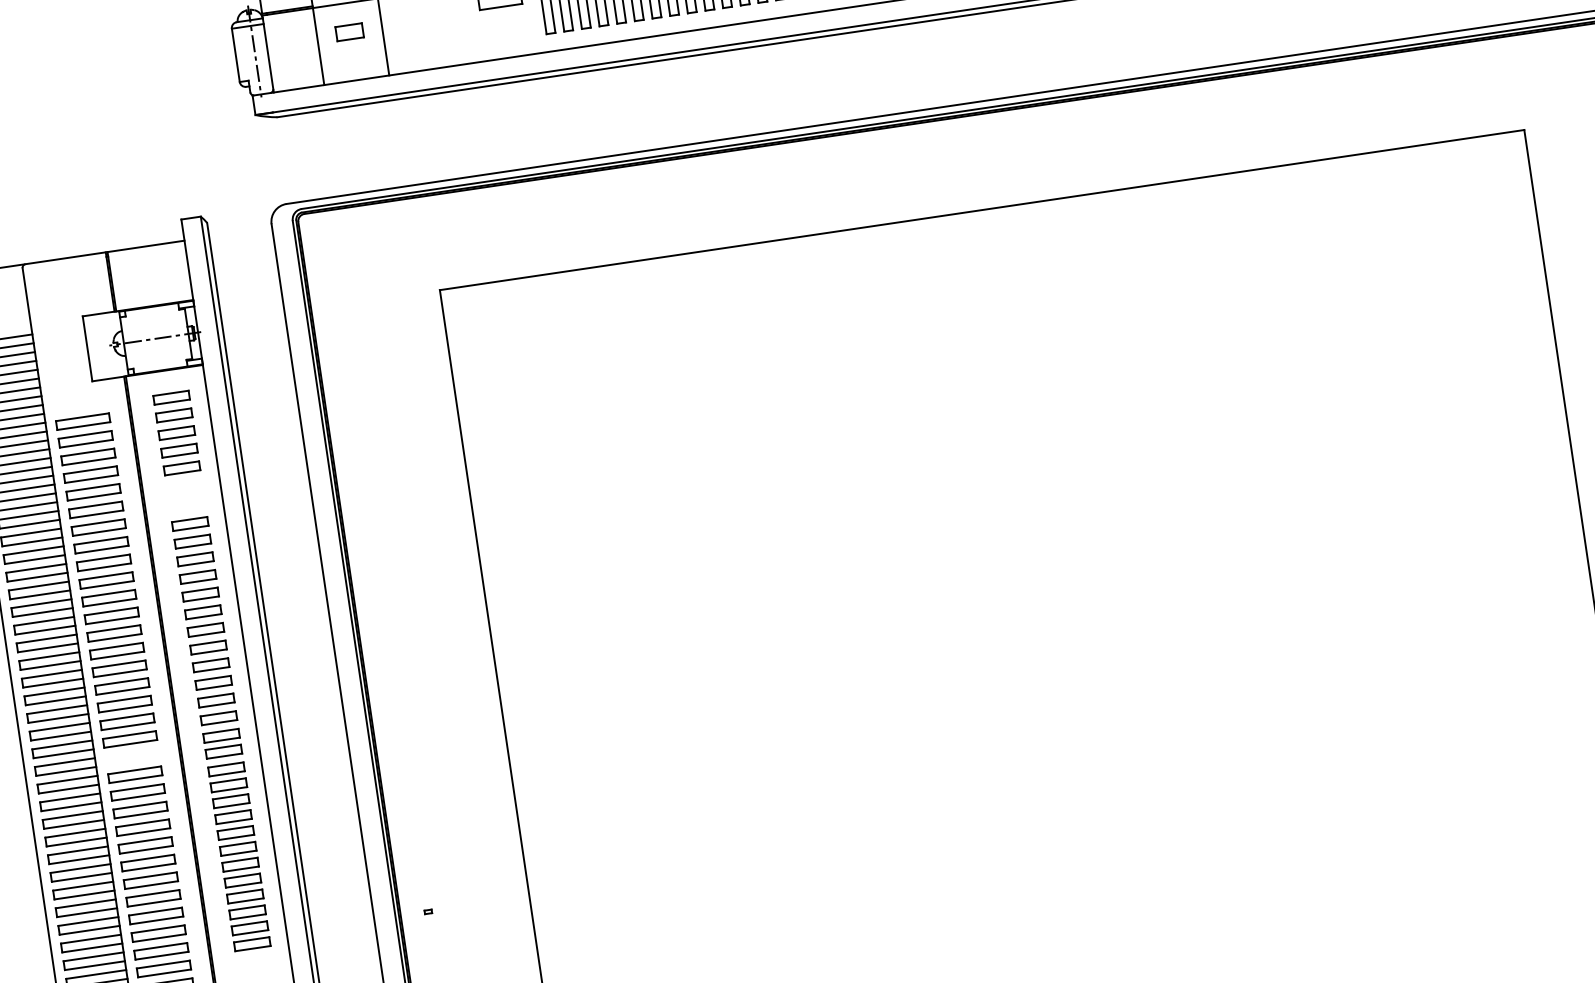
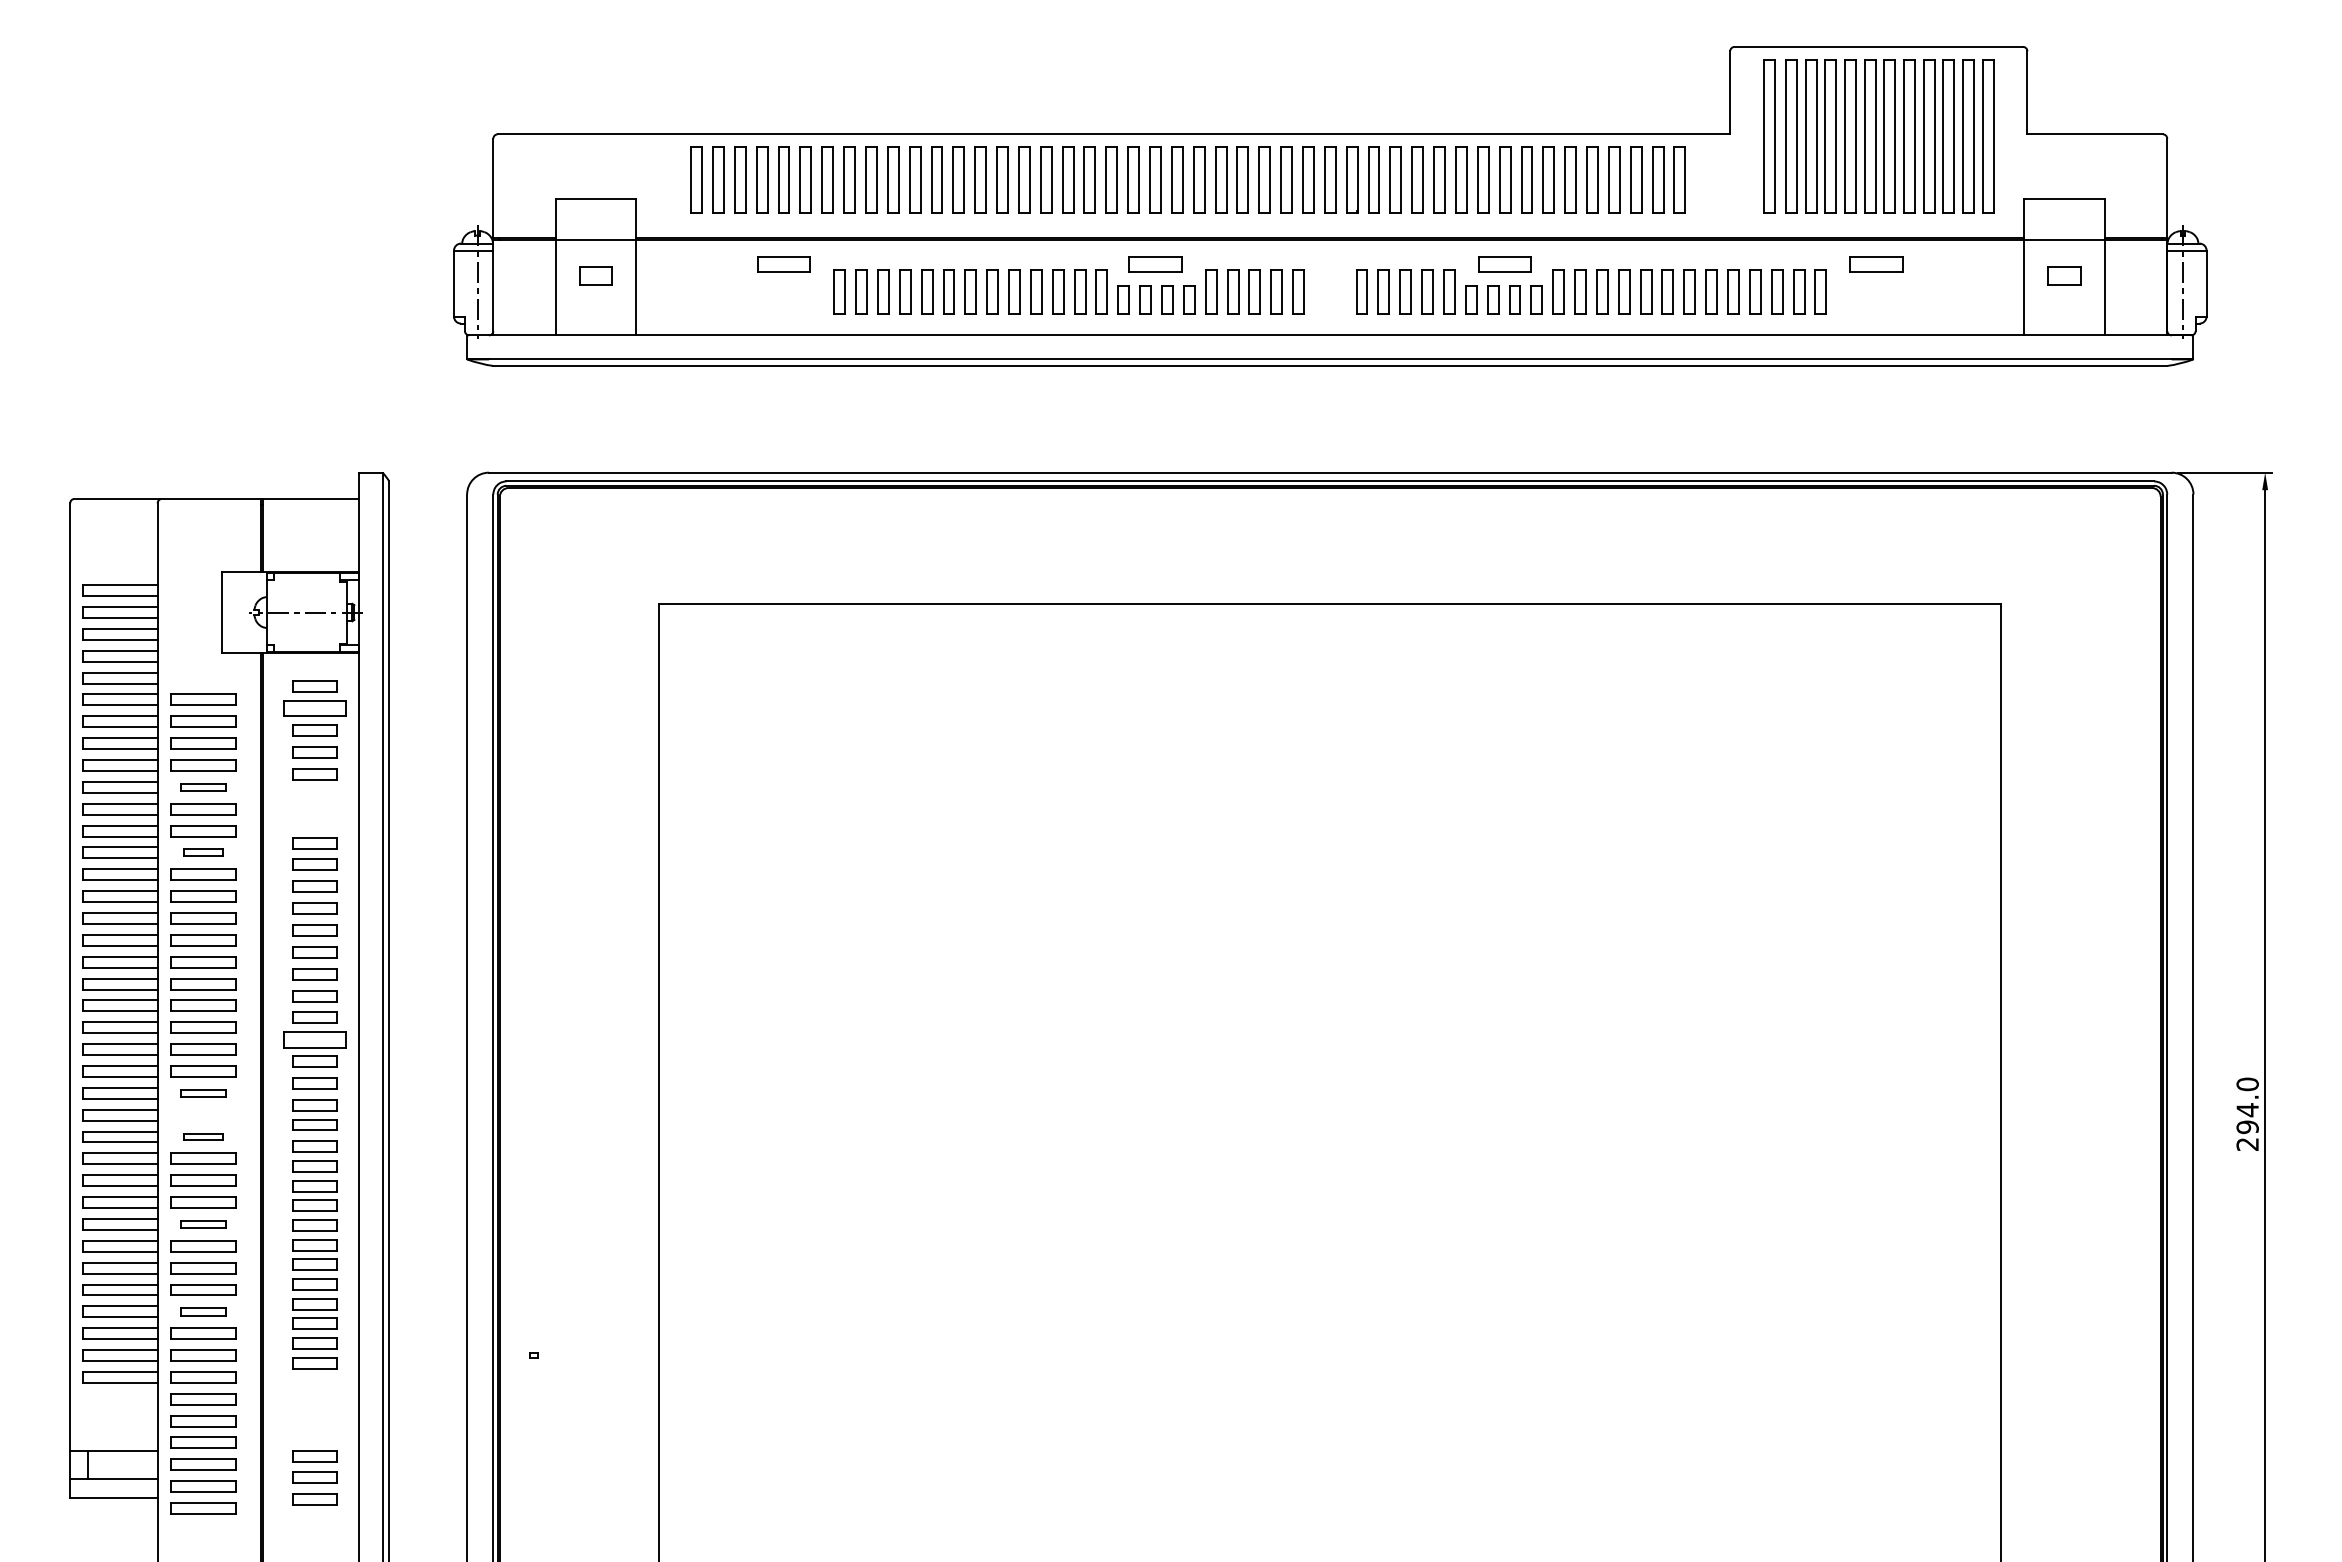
part: (173, 415) -> (314, 708), size x1.4
part: (93, 492) -> (203, 787), size x0.7
part: (101, 544) -> (203, 852), size x0.6
part: (213, 682) -> (314, 1039), size x1.4
part: (130, 739) -> (203, 1093), size x0.7
part: (135, 774) -> (203, 1136), size x0.6
part: (145, 845) -> (203, 1224), size x0.7
part: (156, 915) -> (203, 1311), size x0.7

